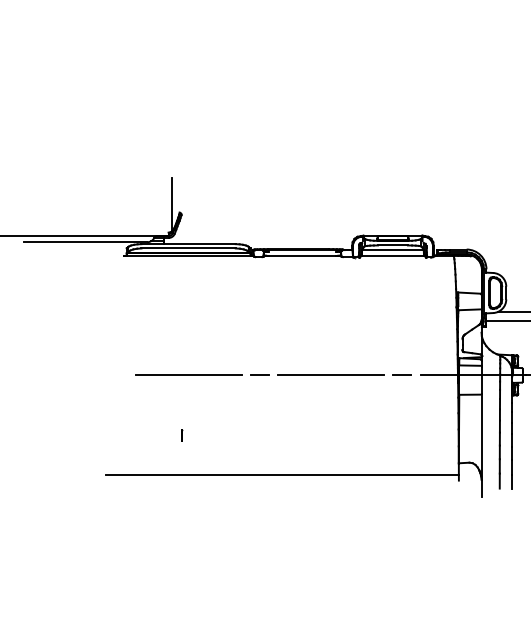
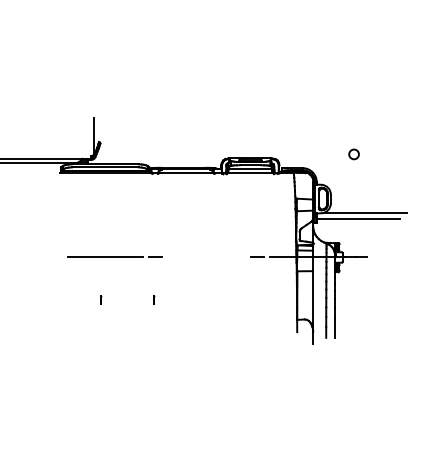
line: (331, 375) -> (206, 257), removed
part: (257, 434) -> (154, 299), added
line: (283, 475) -> (172, 328), removed

